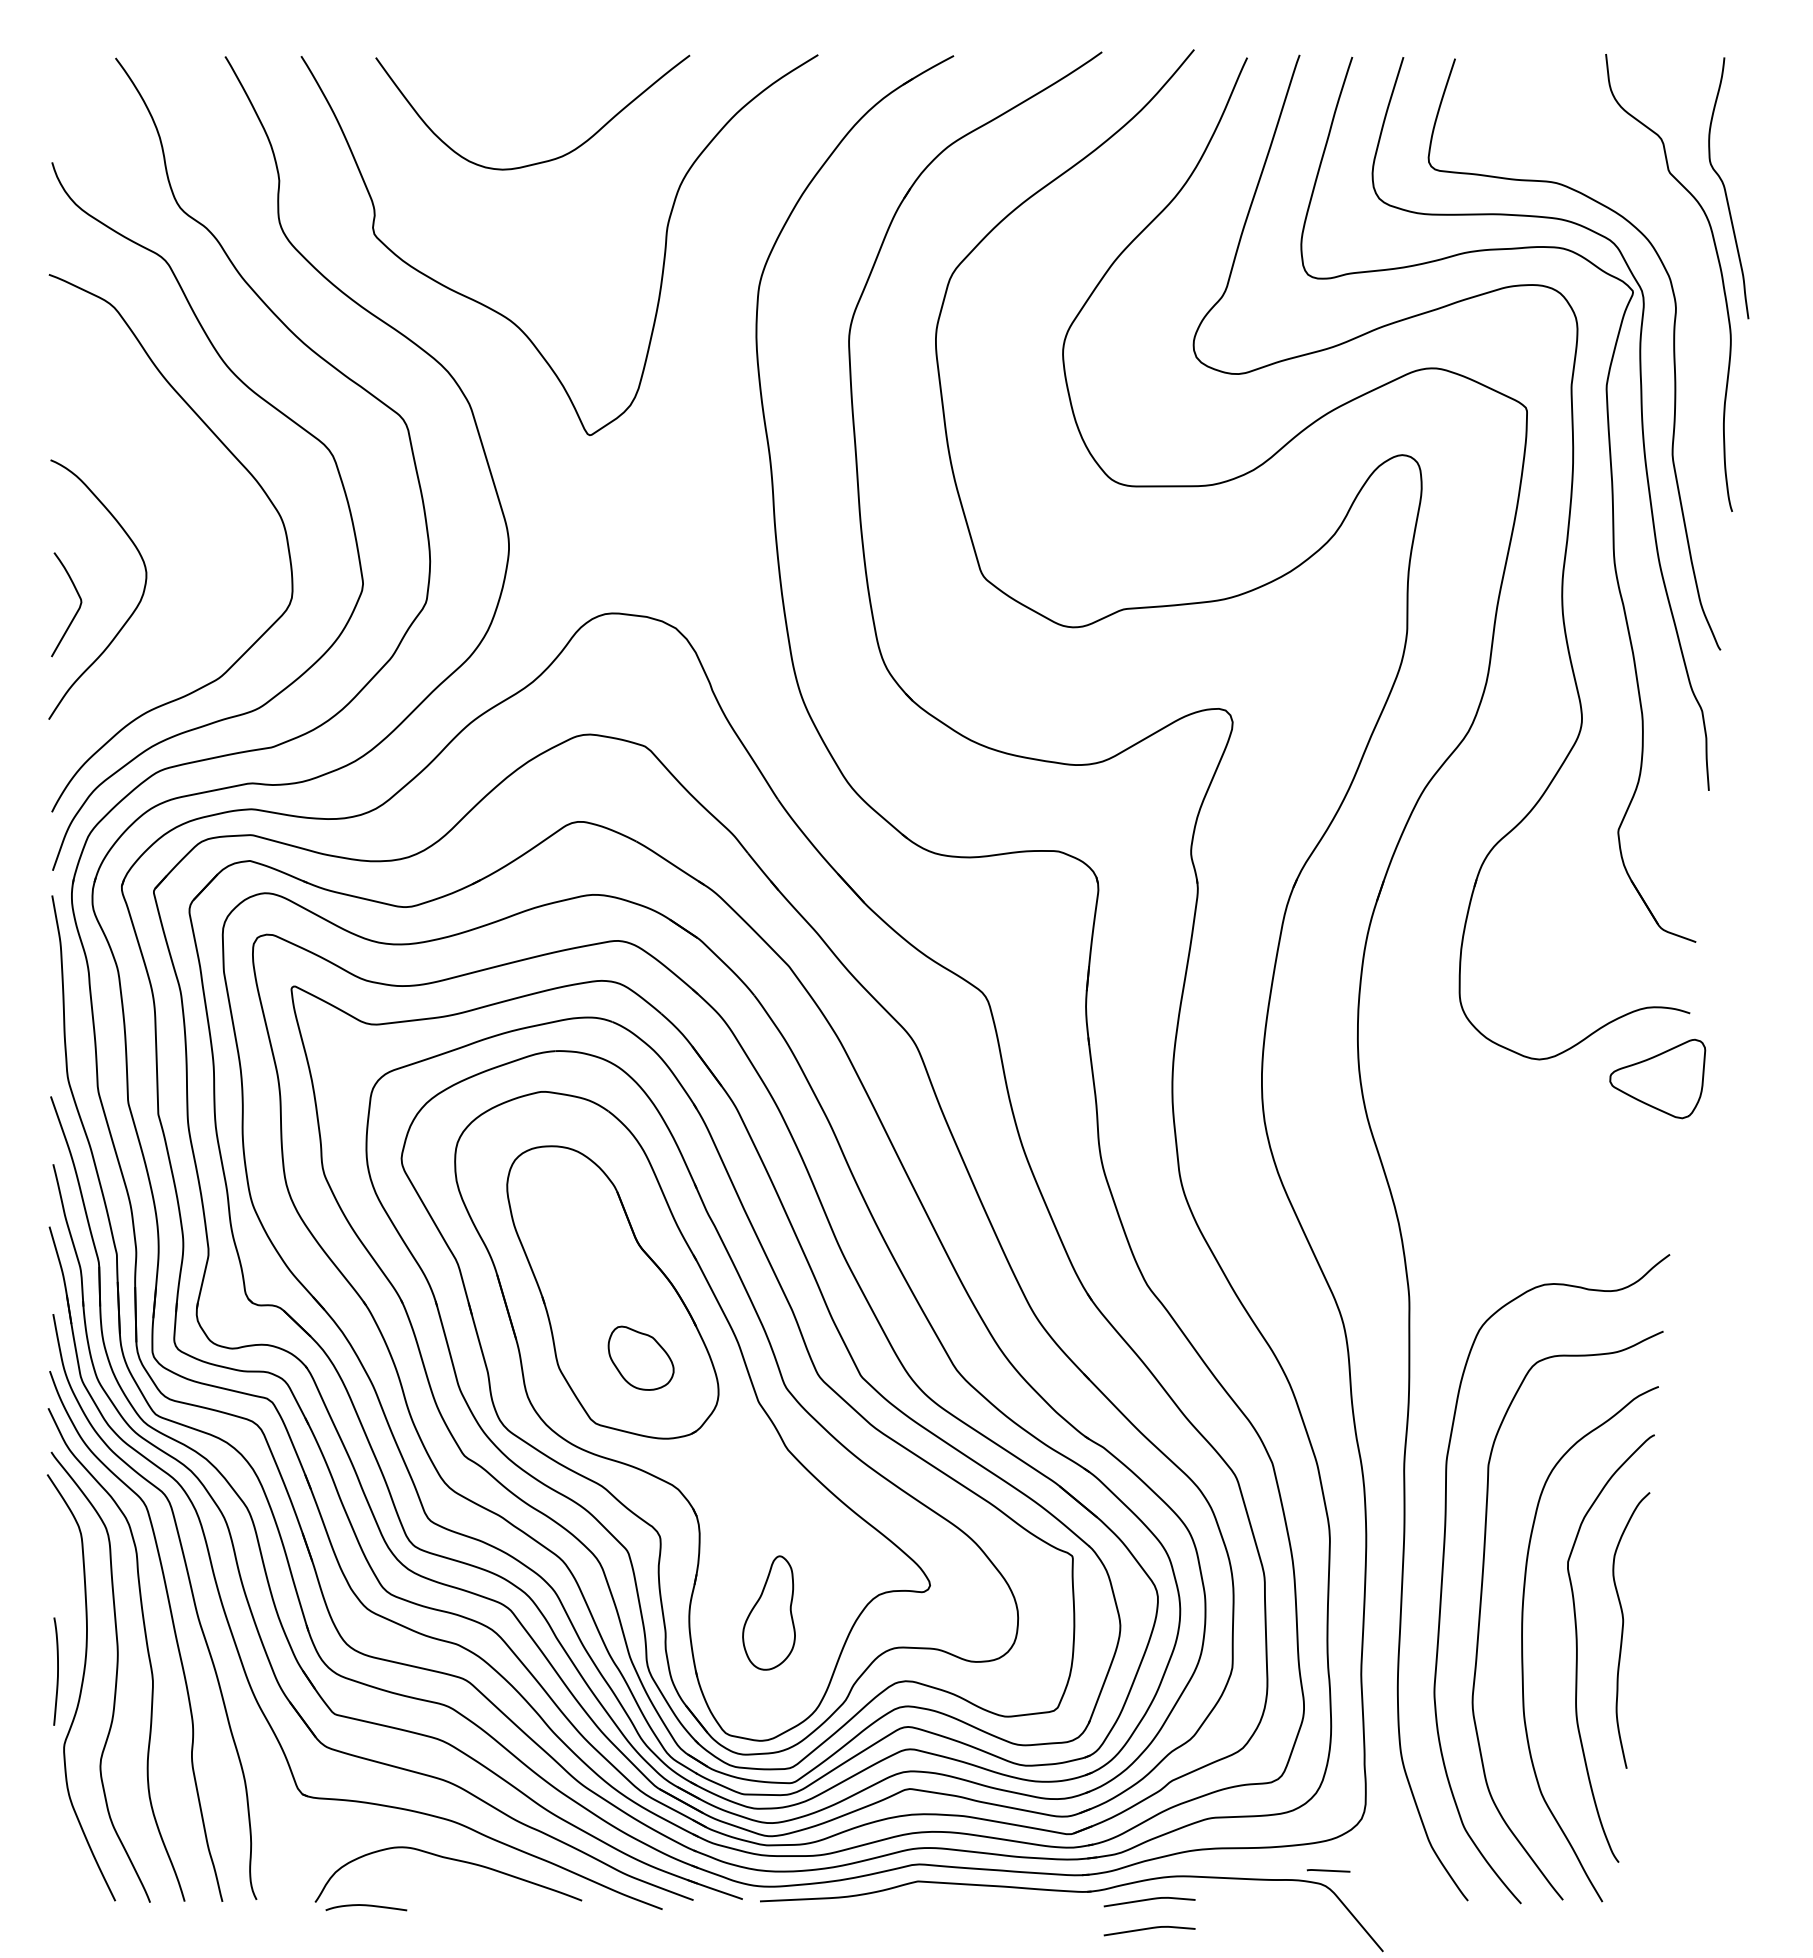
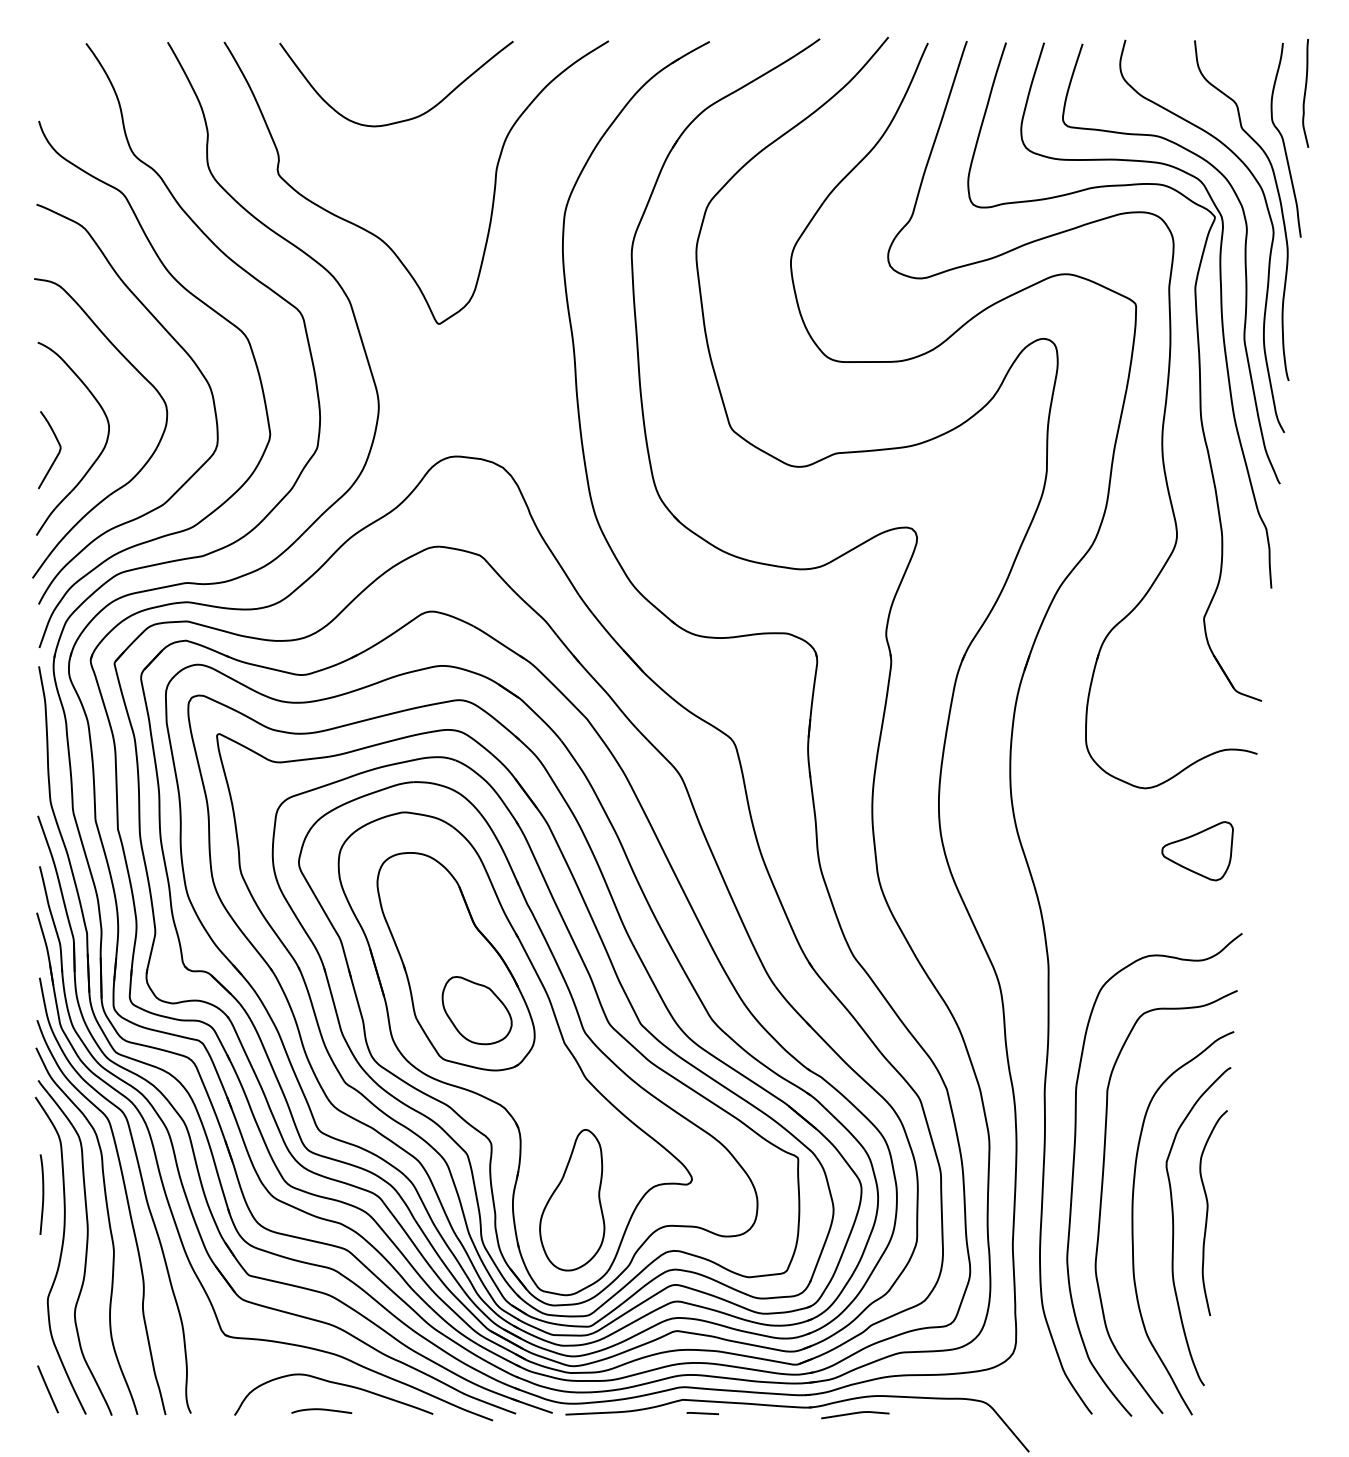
curve: (1754, 125) -> (1305, 93), added
curve: (1707, 334) -> (1270, 249), added
curve: (192, 625) -> (143, 465), added
part: (1657, 1078) -> (1197, 850), moved
part: (640, 1358) -> (476, 1010), size x1.43
part: (768, 1612) -> (571, 1199), size x1.67
curve: (57, 1671) -> (42, 1194), moved
line: (64, 1867) -> (48, 1389), added
line: (1328, 1870) -> (702, 1413), moved
curve: (366, 1906) -> (321, 1410), moved
curve: (1149, 1929) -> (855, 1435), removed

